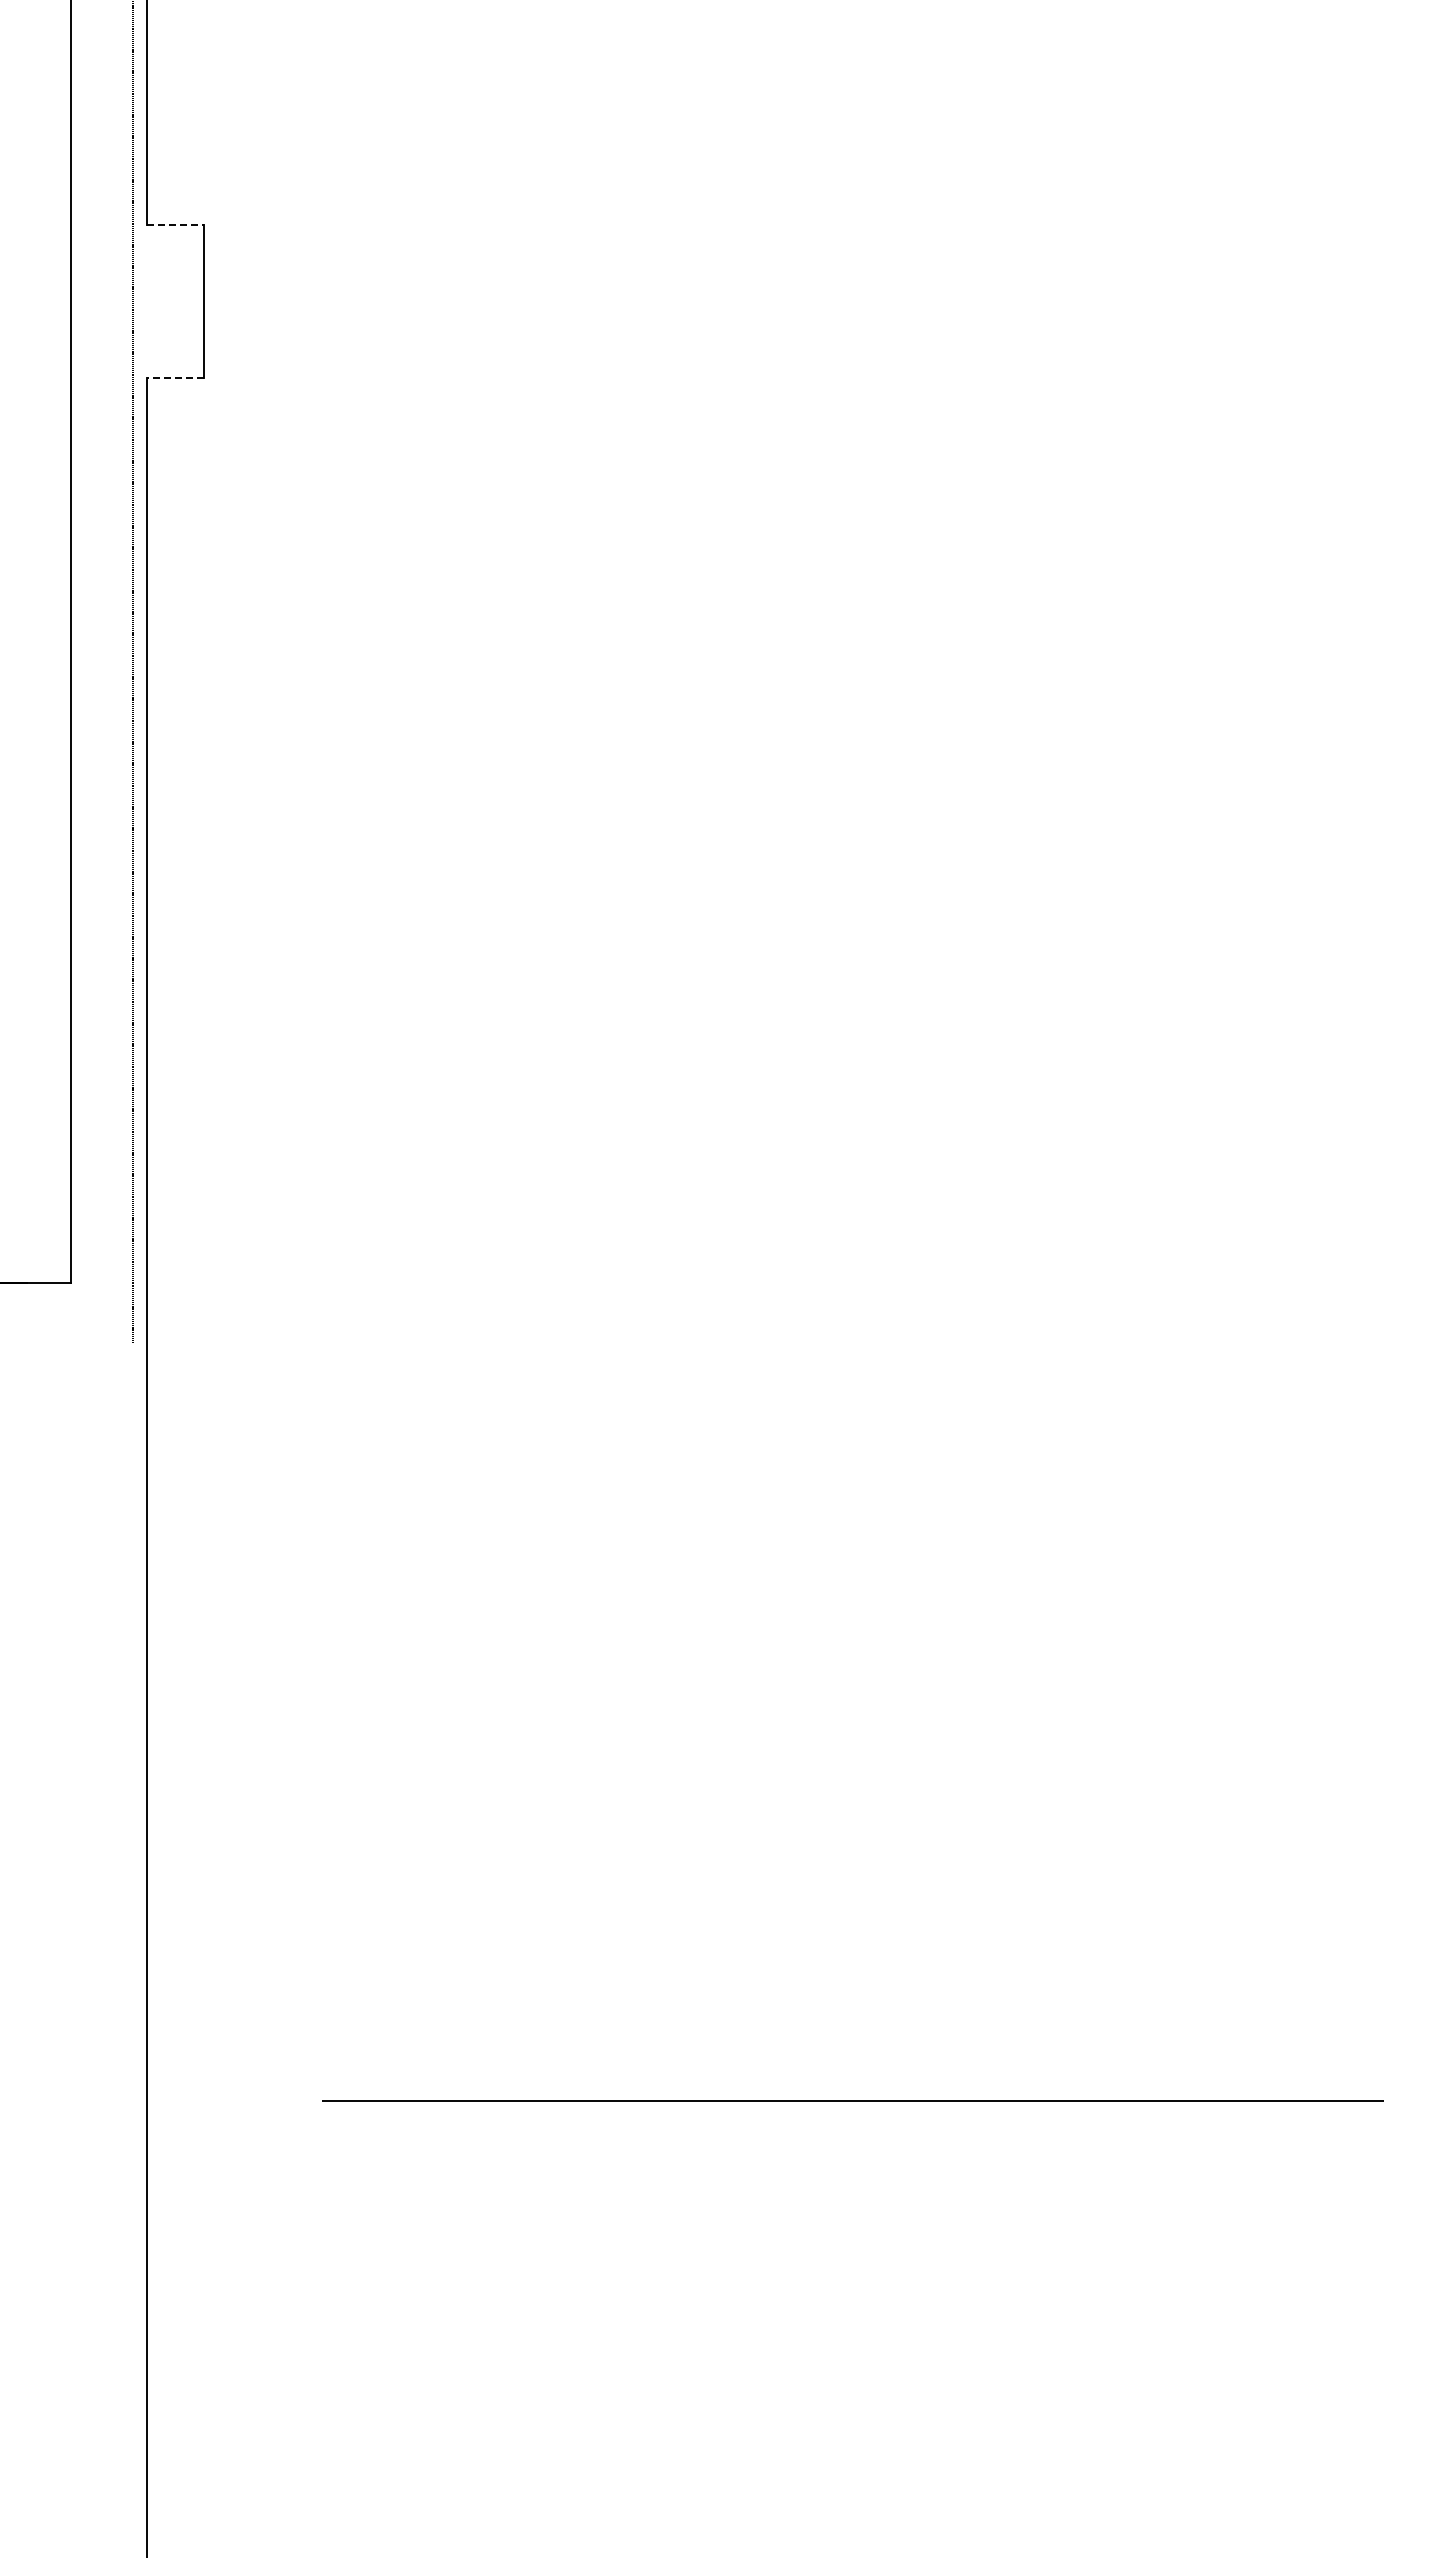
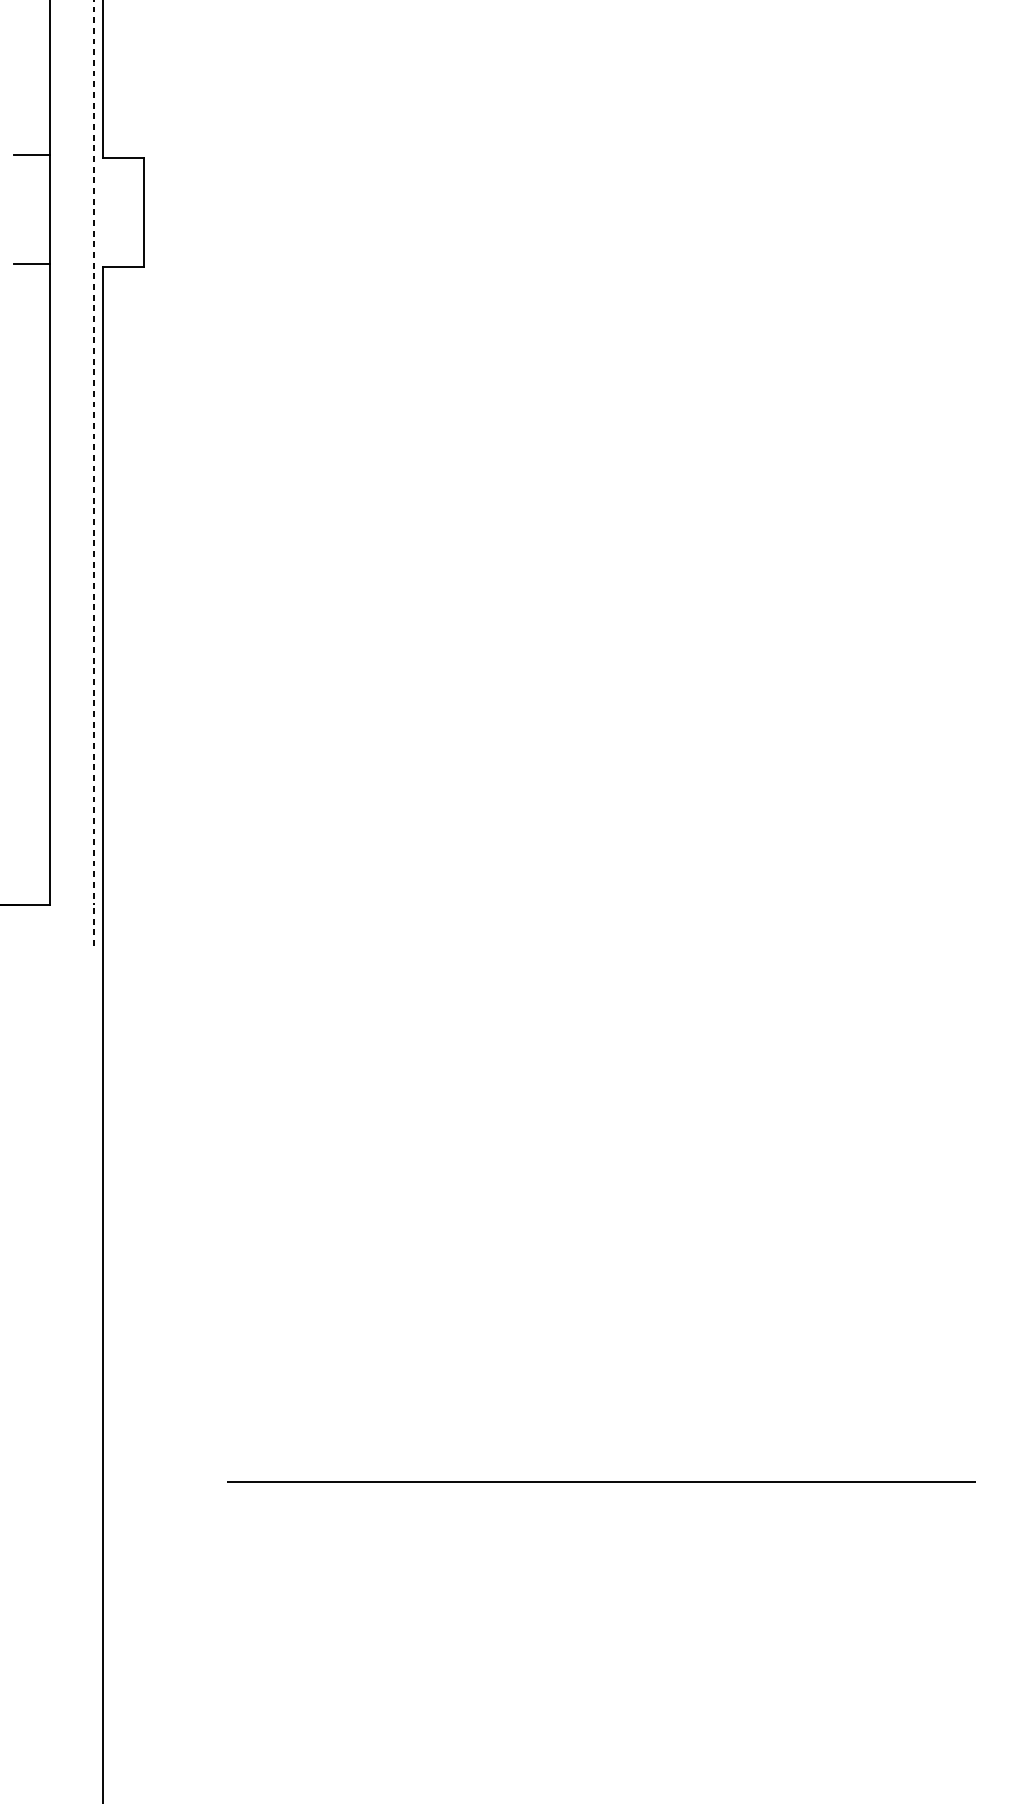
line: (45, 220) -> (31, 155), added
line: (175, 224) -> (123, 158), dashed -> solid
line: (45, 373) -> (31, 263), added
line: (175, 378) -> (123, 266), dashed -> solid

